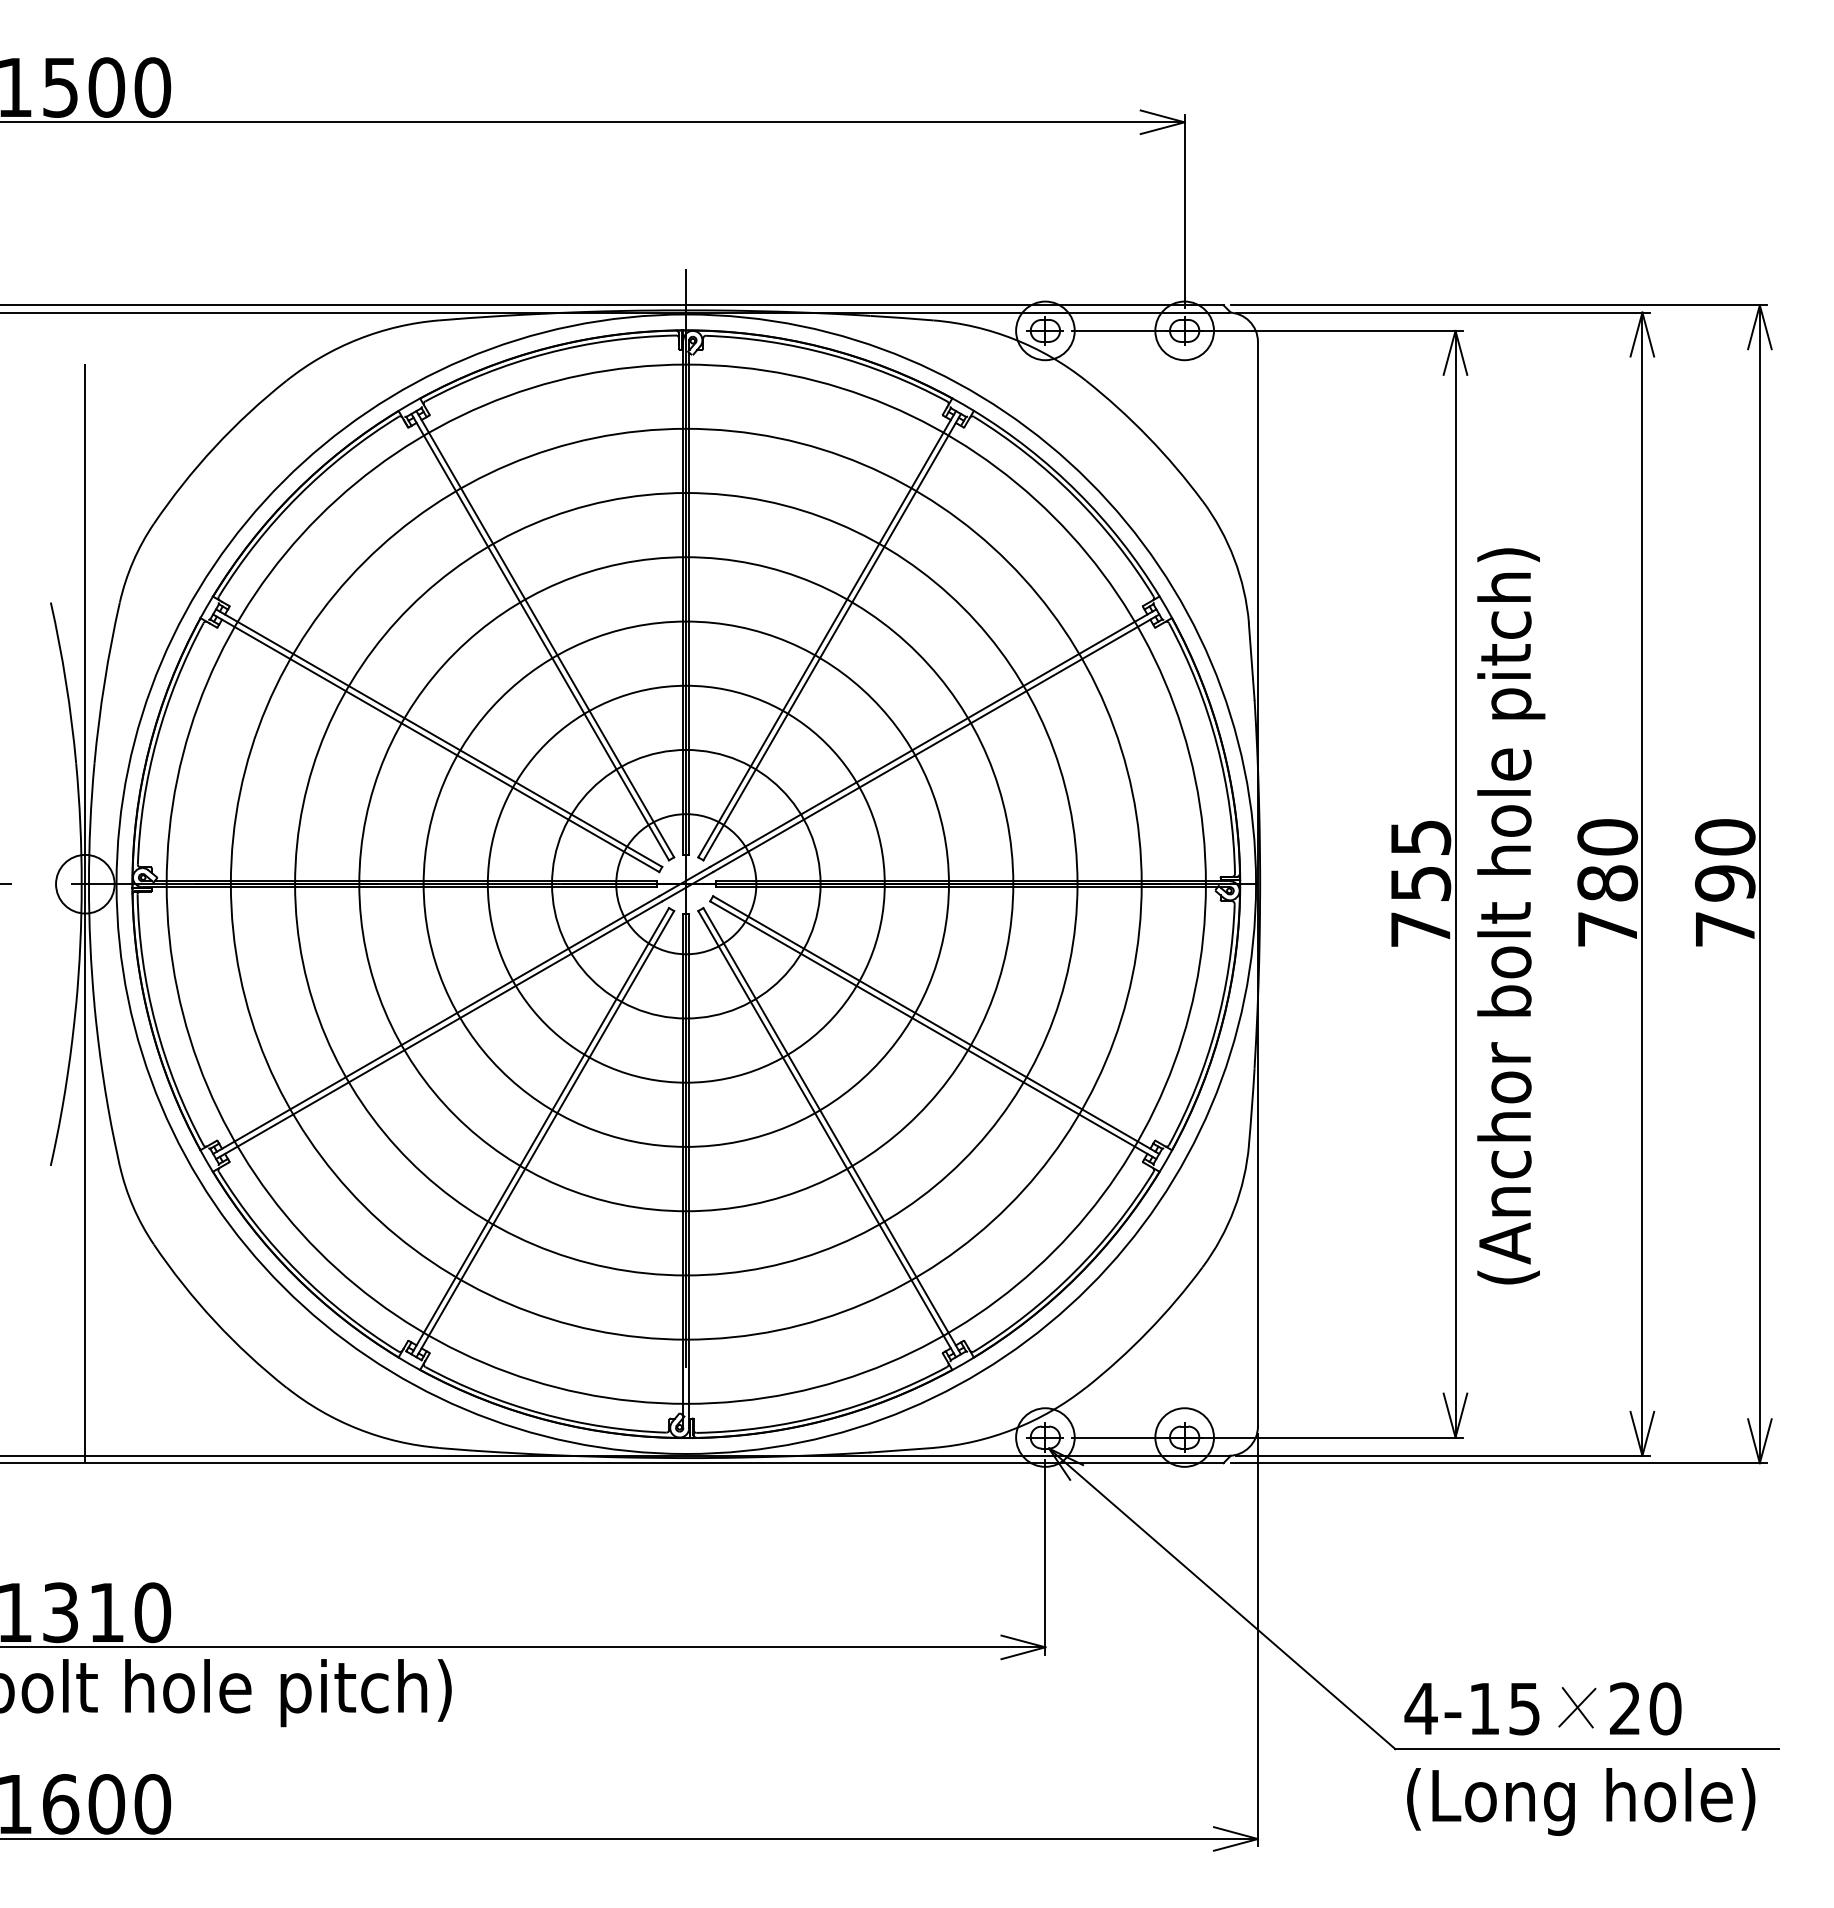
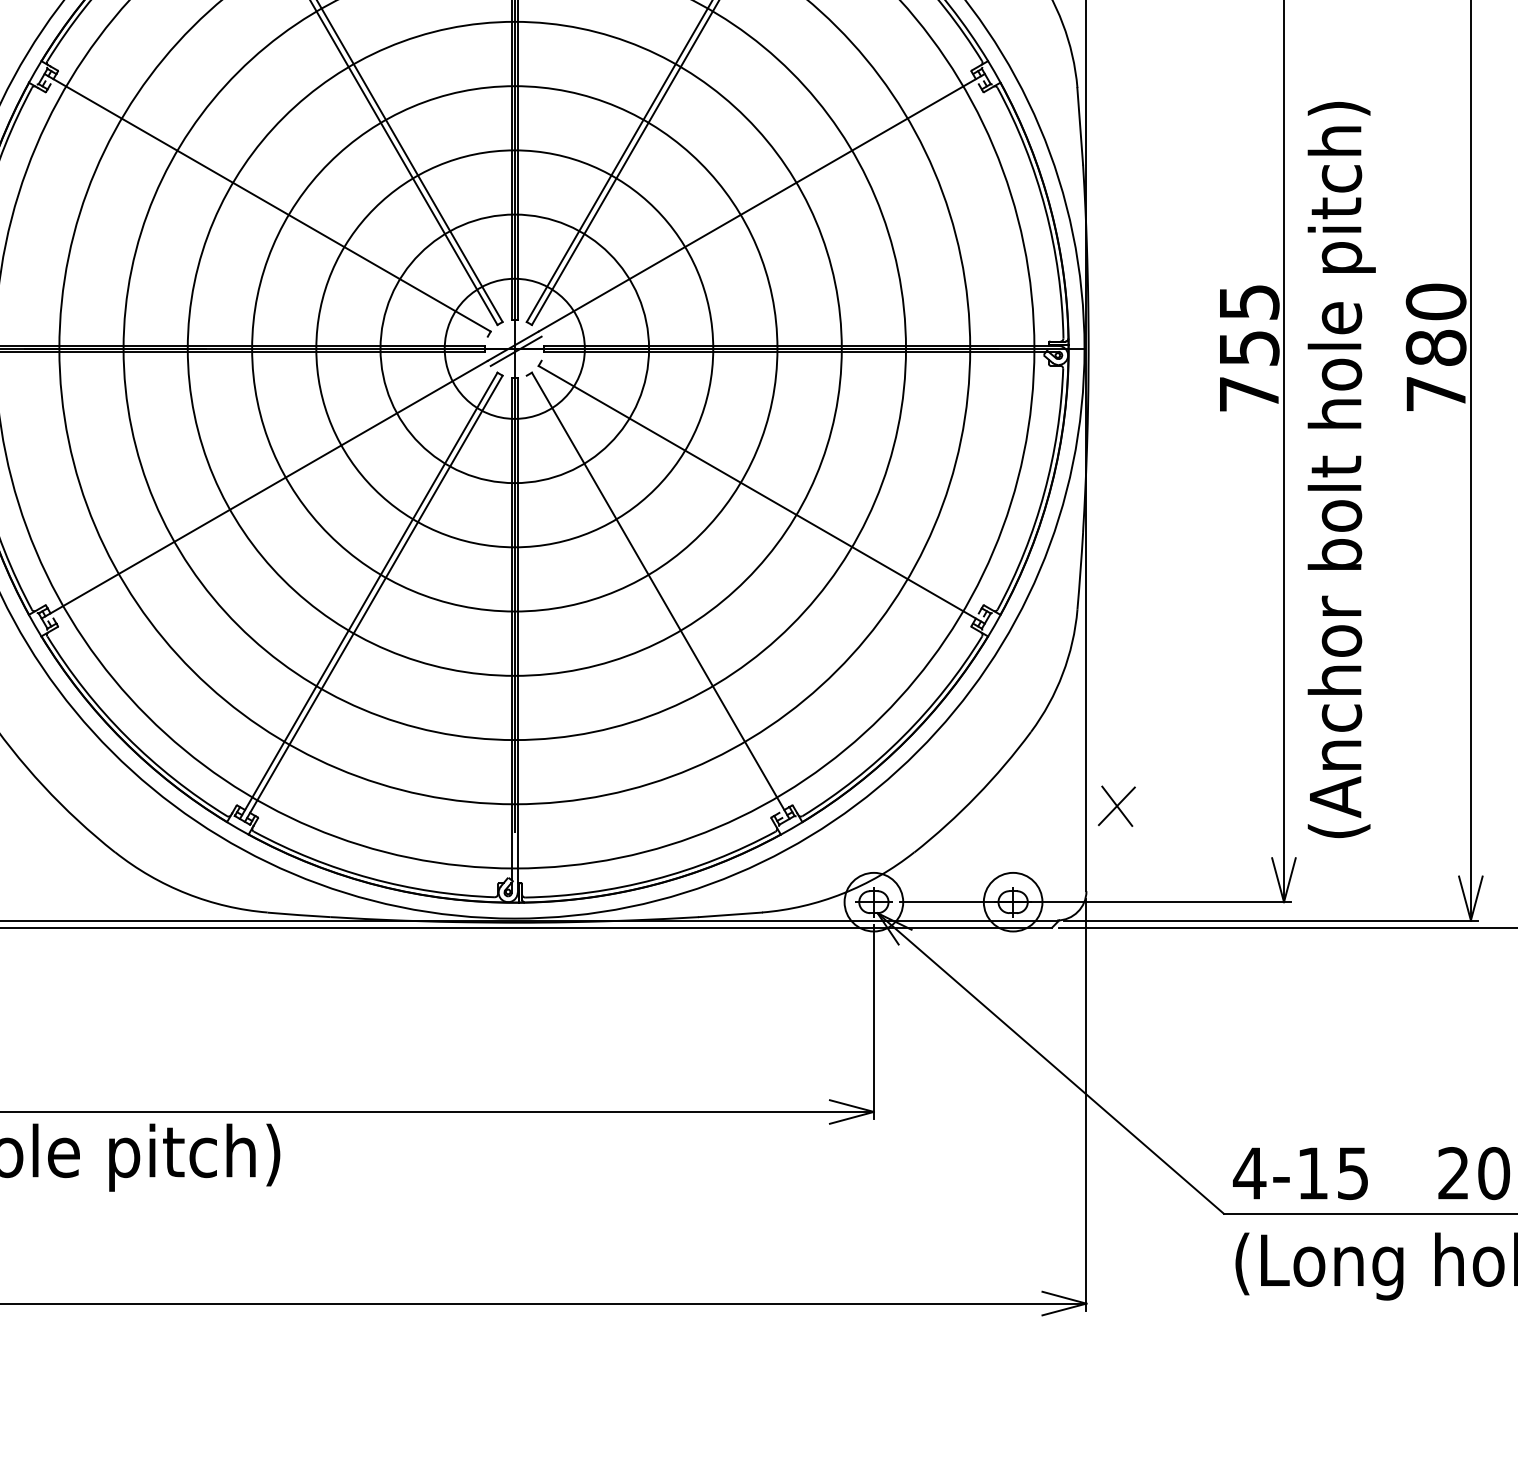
line: (436, 743) -> (264, 208), removed
line: (936, 743) -> (764, 208), removed
text: (1511, 916) -> (1341, 470), moved
line: (936, 1024) -> (764, 489), removed
line: (439, 1030) -> (267, 495), removed
line: (827, 1134) -> (655, 599), removed
part: (1577, 1707) -> (1116, 806), moved

